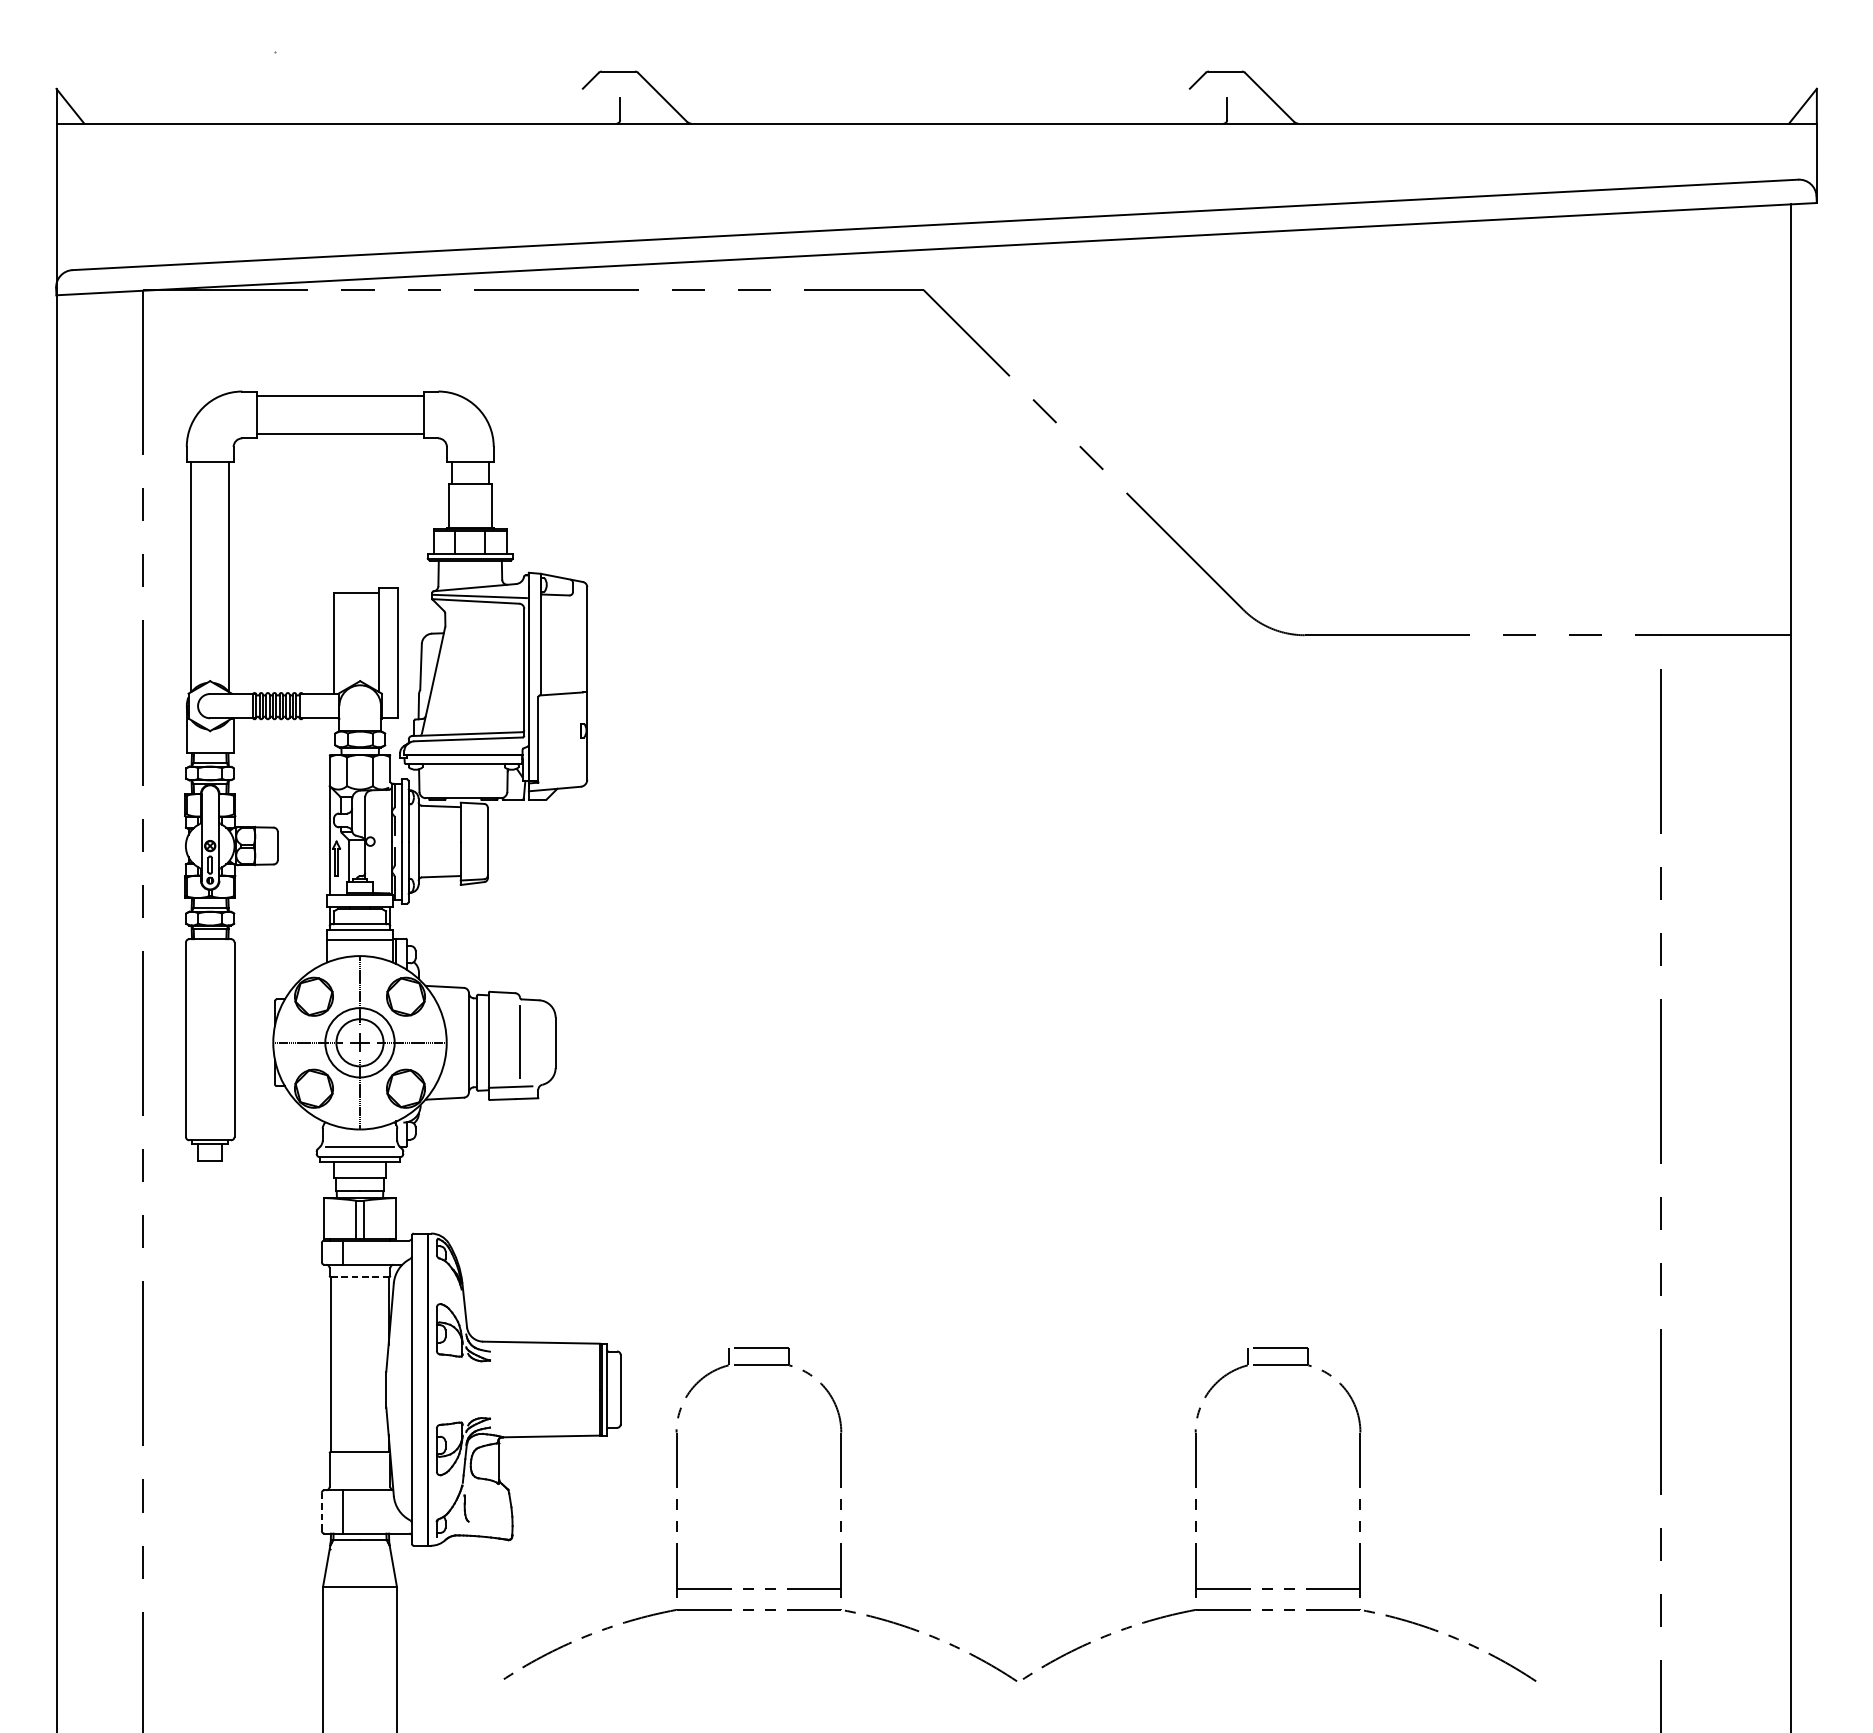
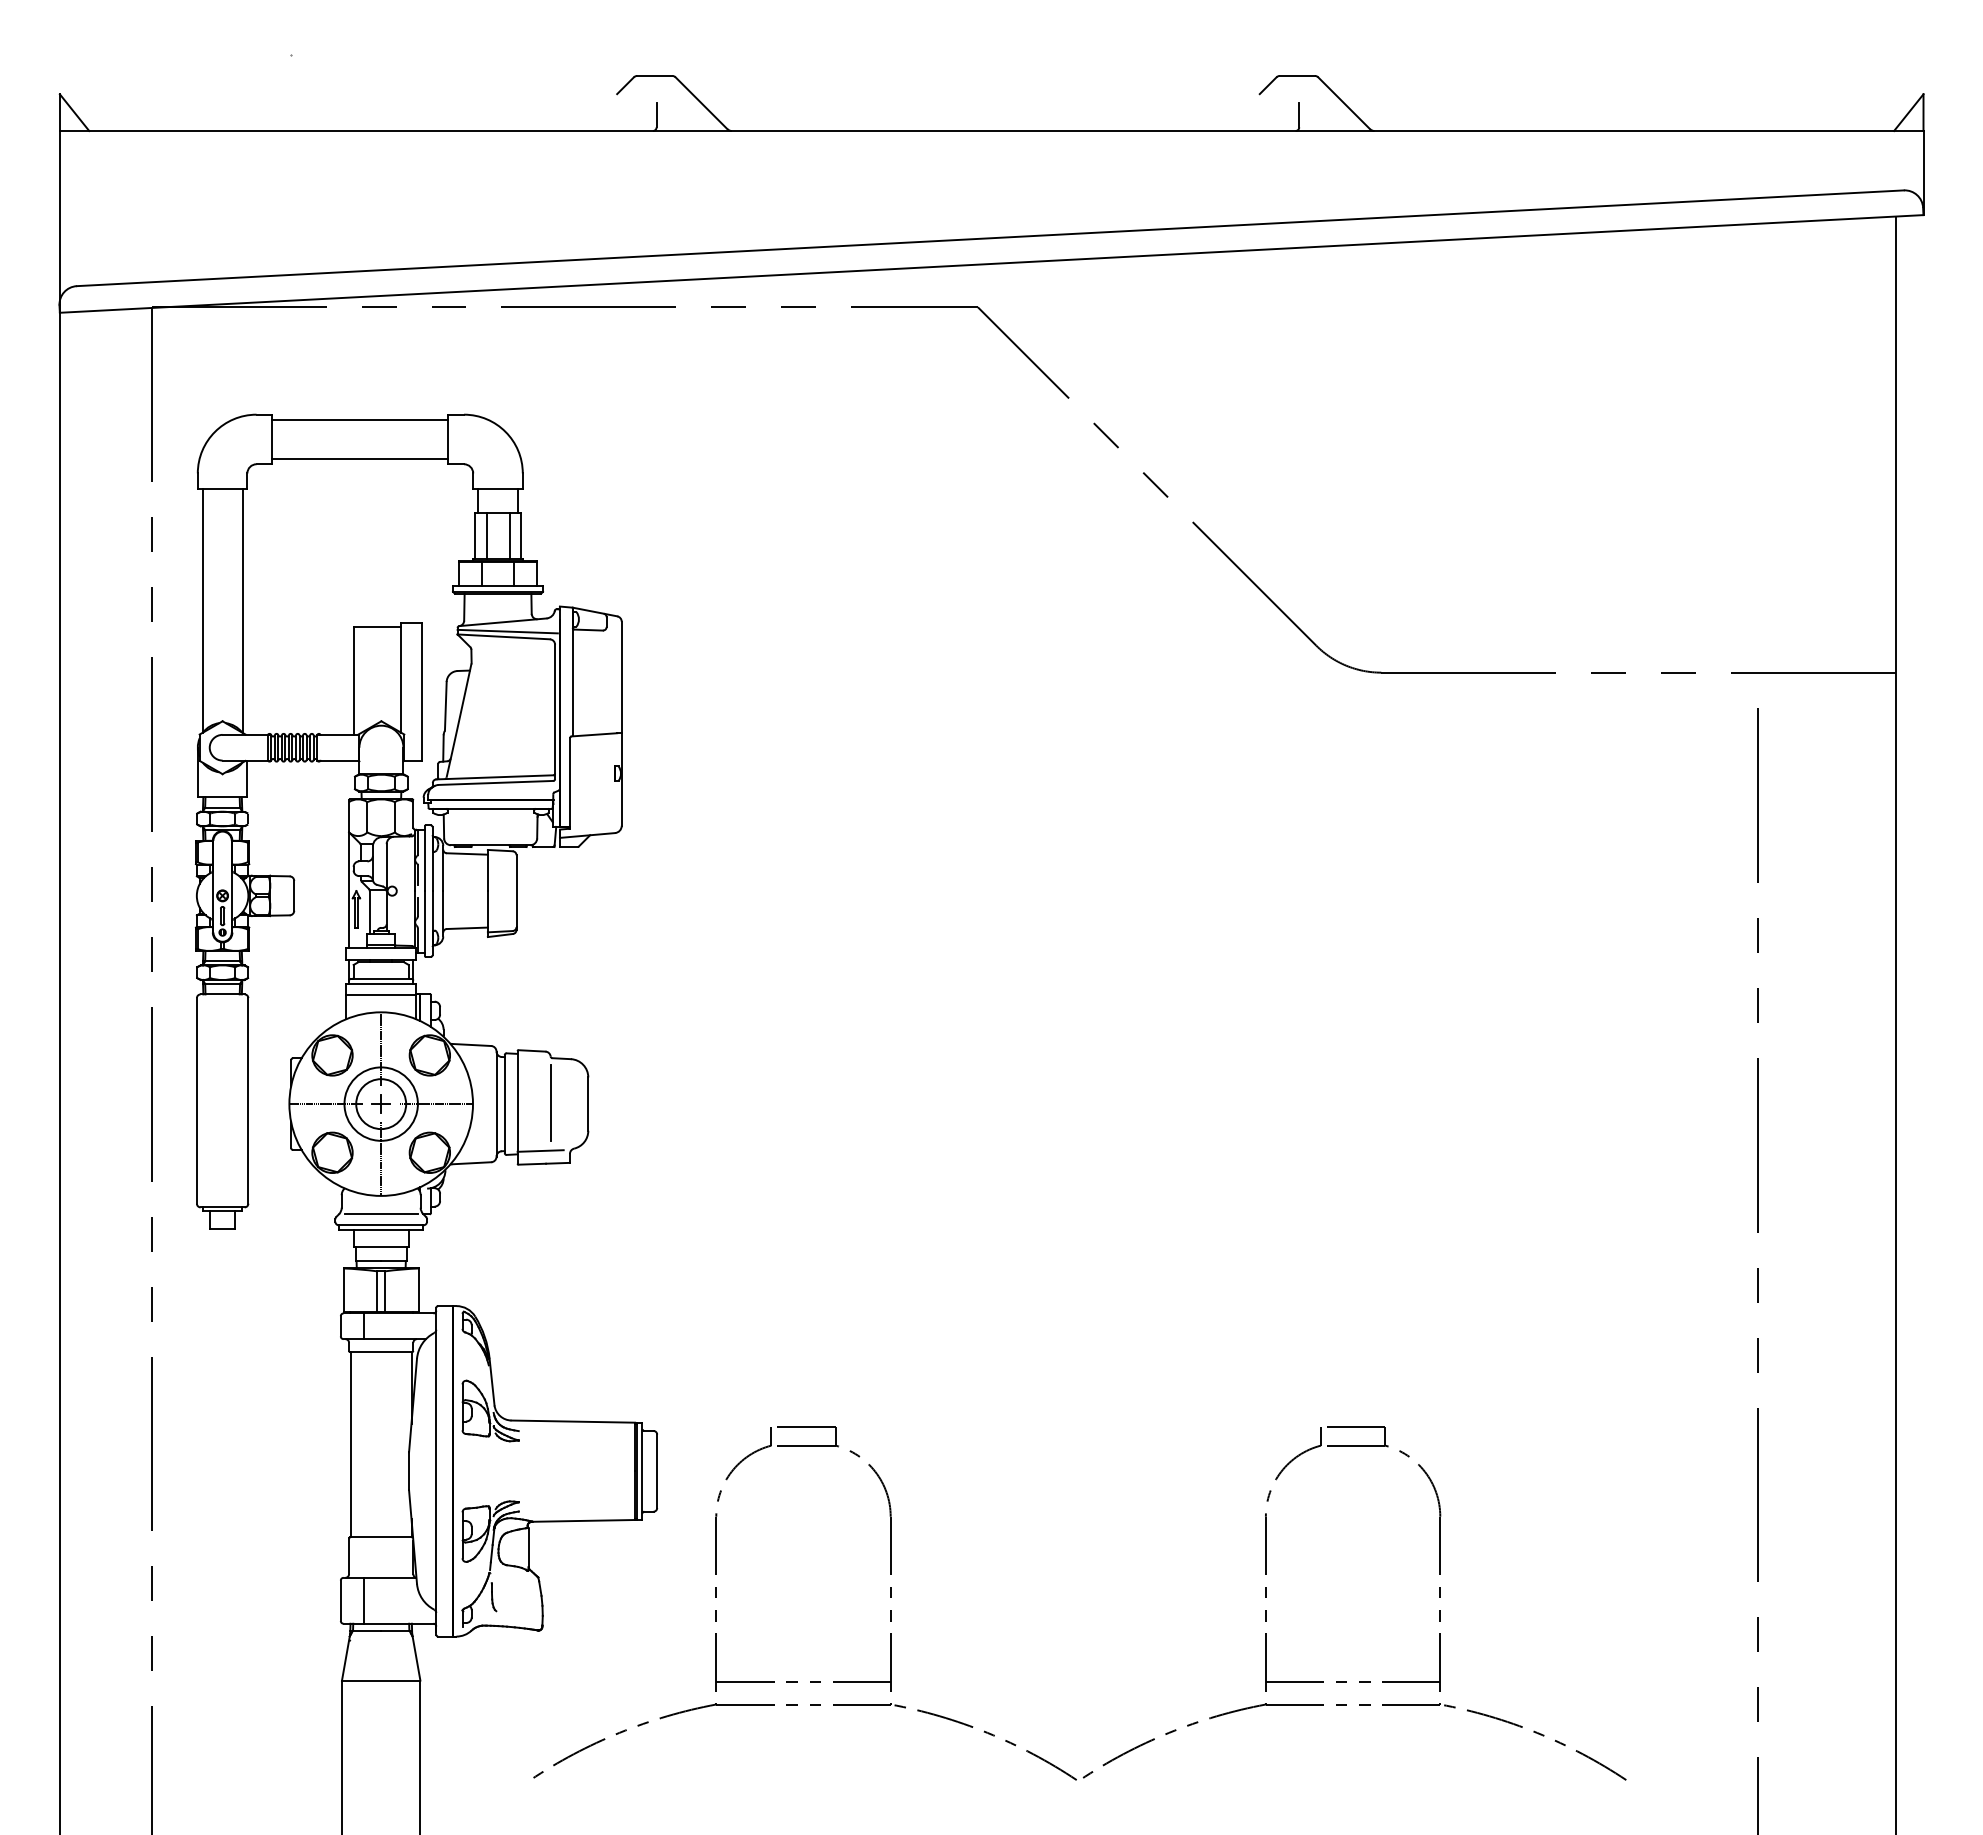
line: (459, 505) -> (486, 535), added
line: (481, 505) -> (509, 535), added
line: (359, 1277) -> (380, 1352), dashed -> solid
line: (321, 1512) -> (340, 1601), dashed -> solid

